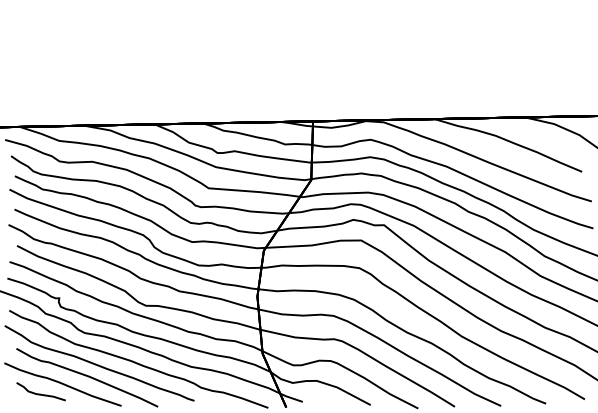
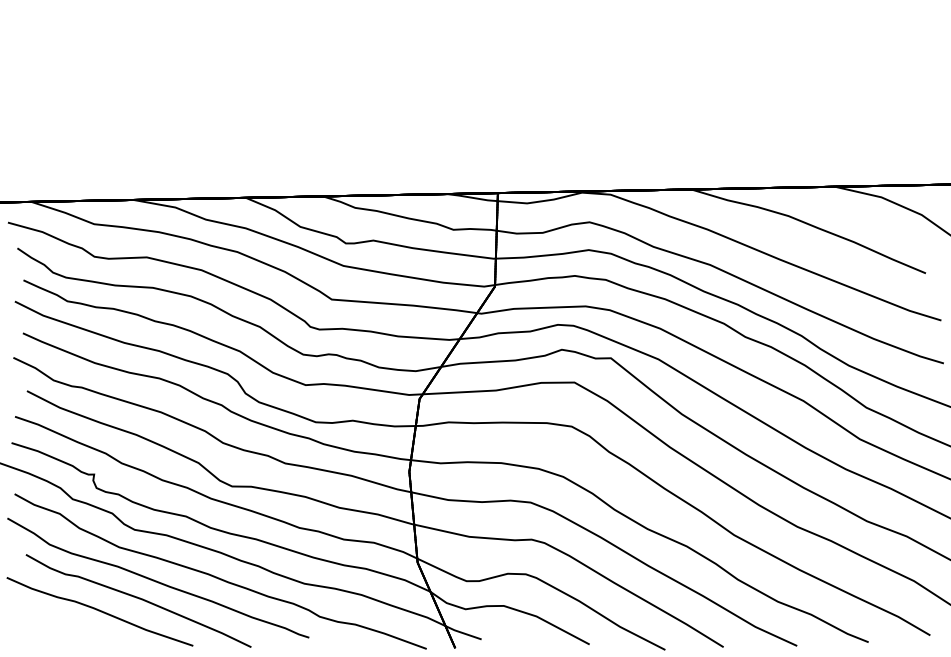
curve: (40, 393) -> (64, 625), removed

